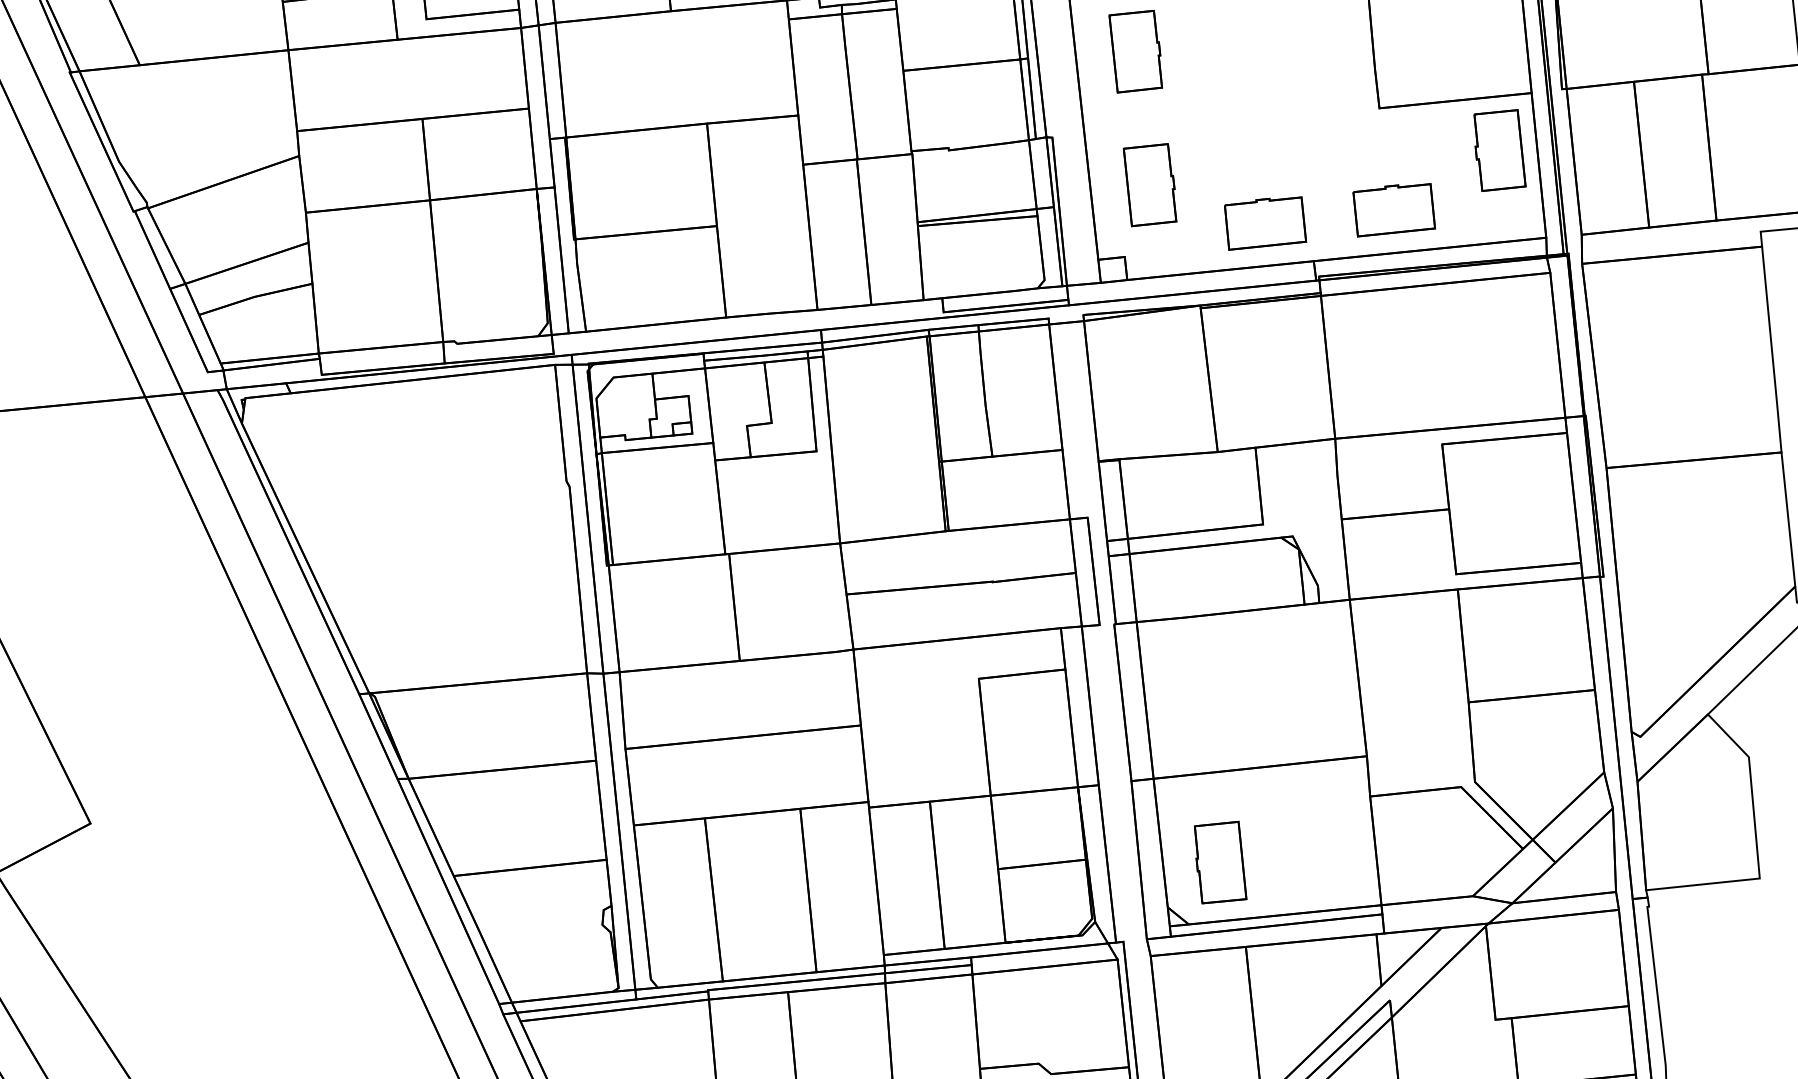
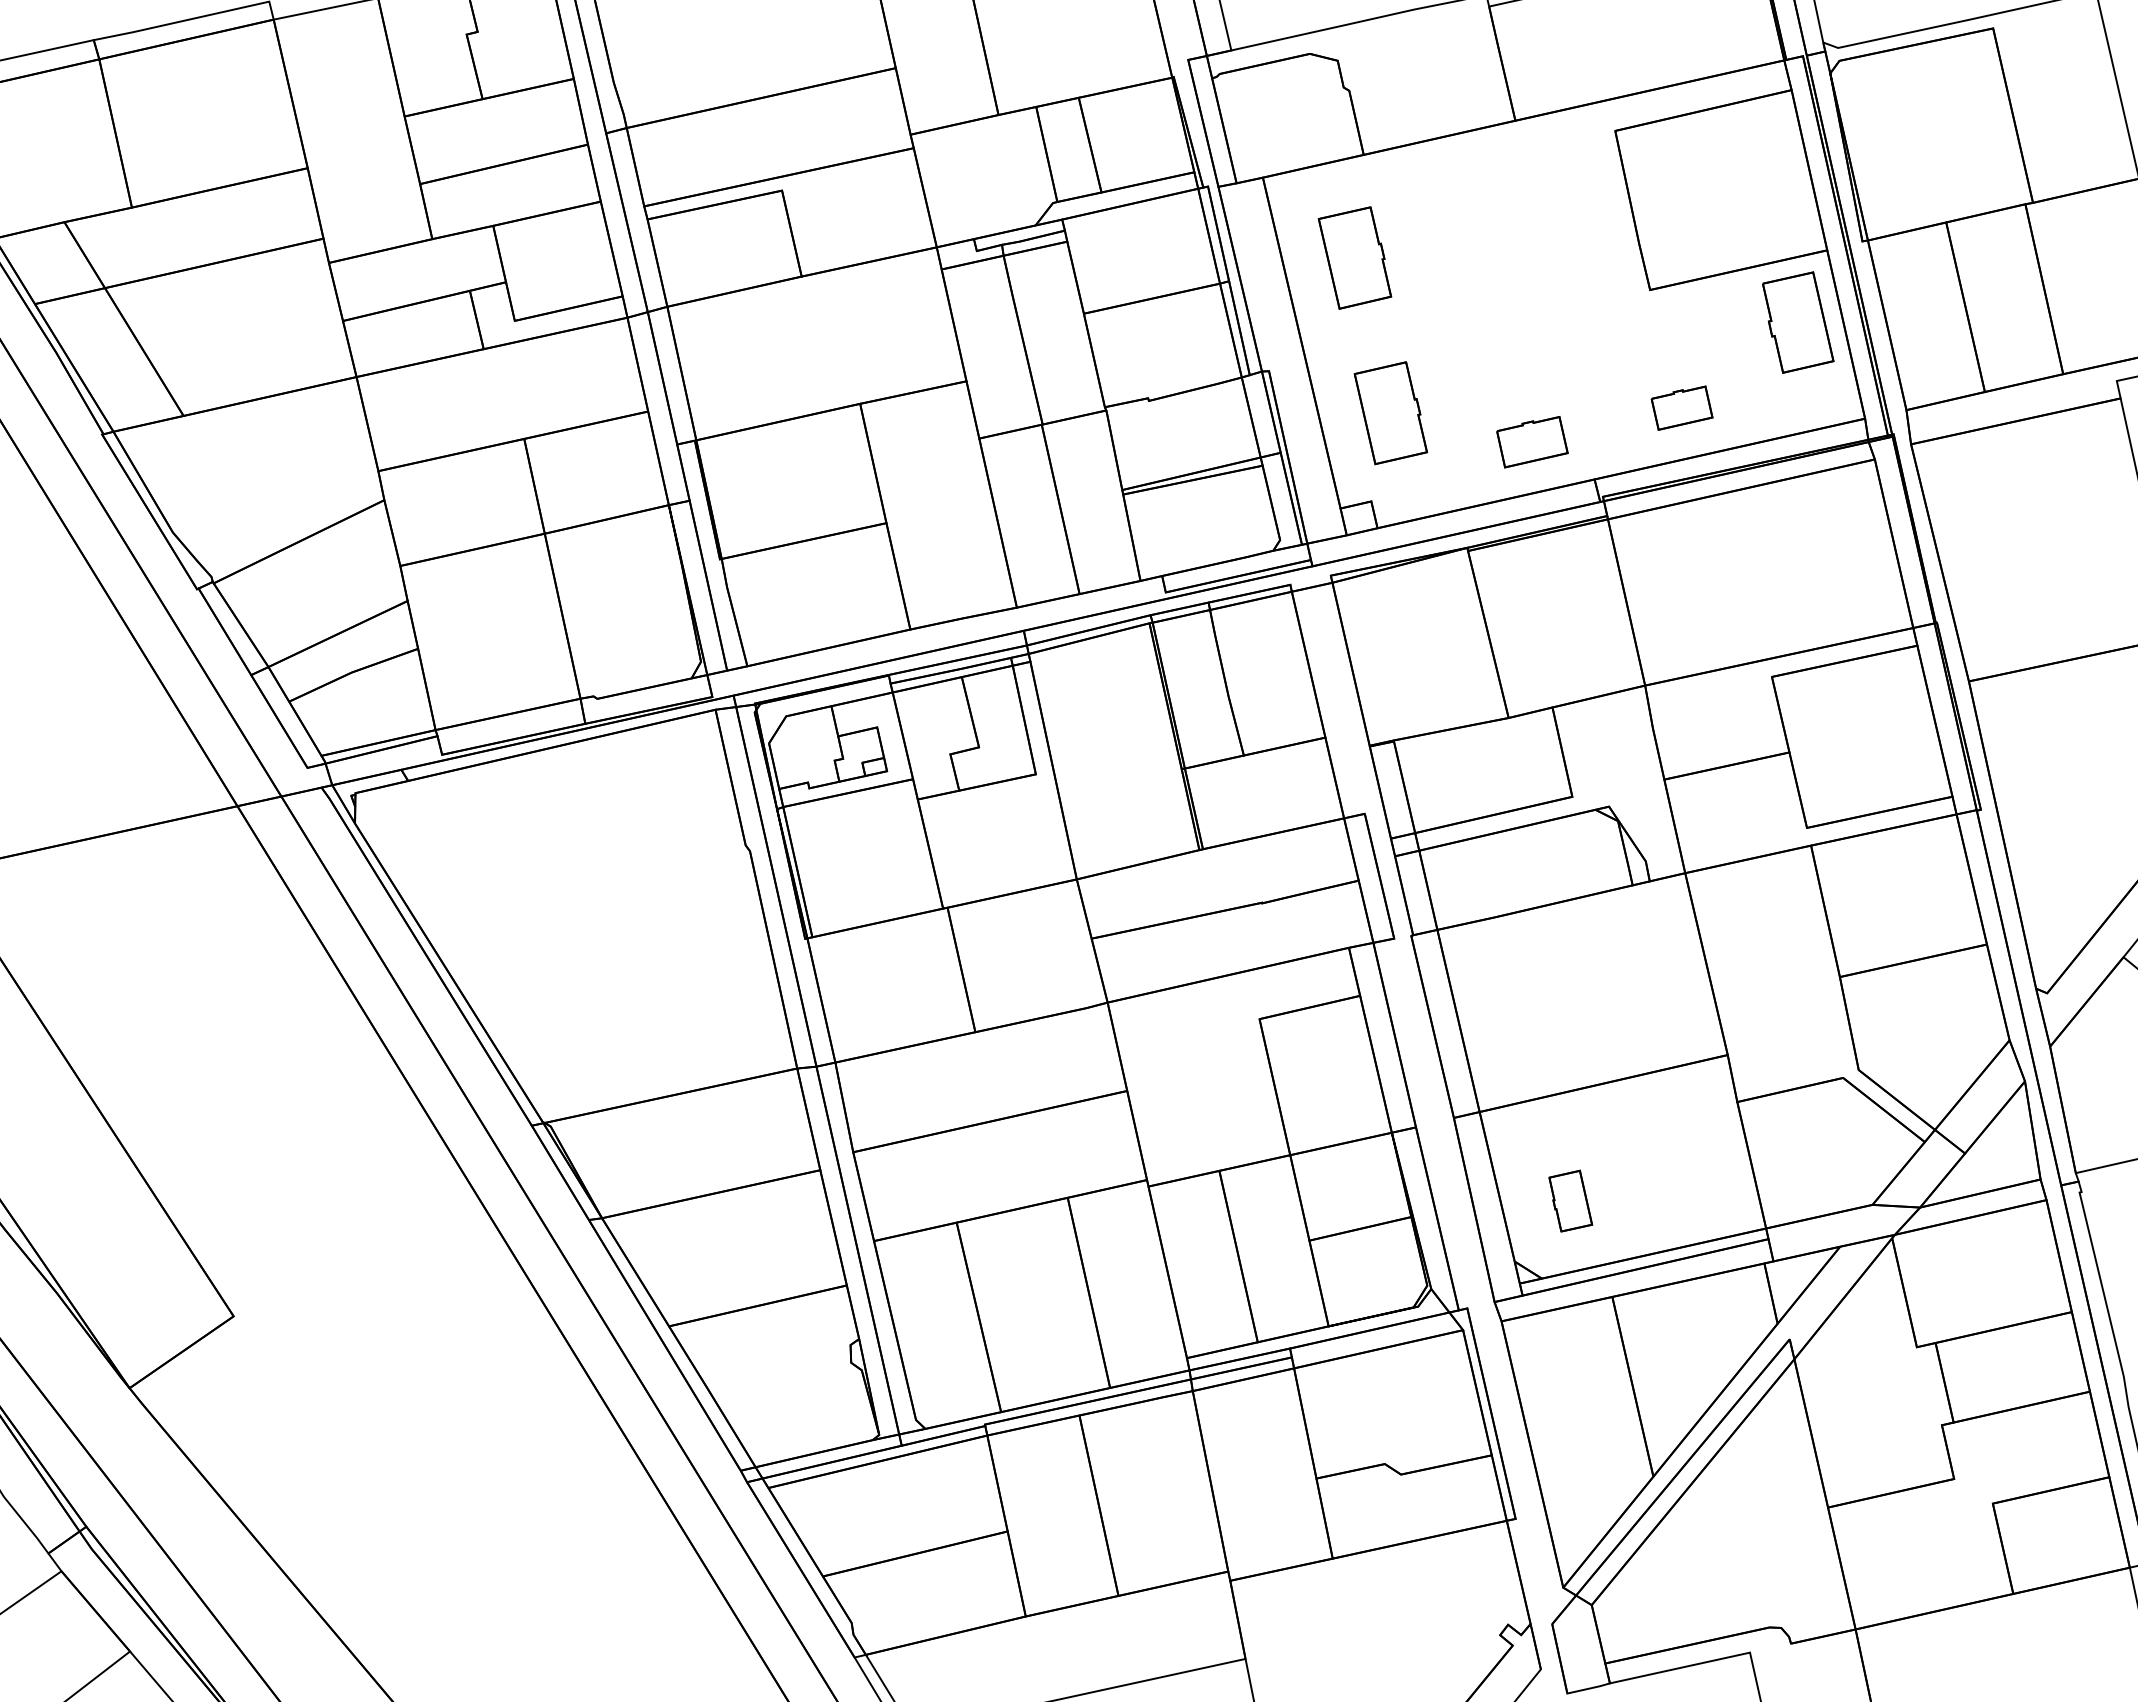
part: (1393, 210) -> (1681, 408), size x0.6
part: (1265, 223) -> (1532, 442), size x0.7
part: (1220, 861) -> (1570, 1200), size x0.6

